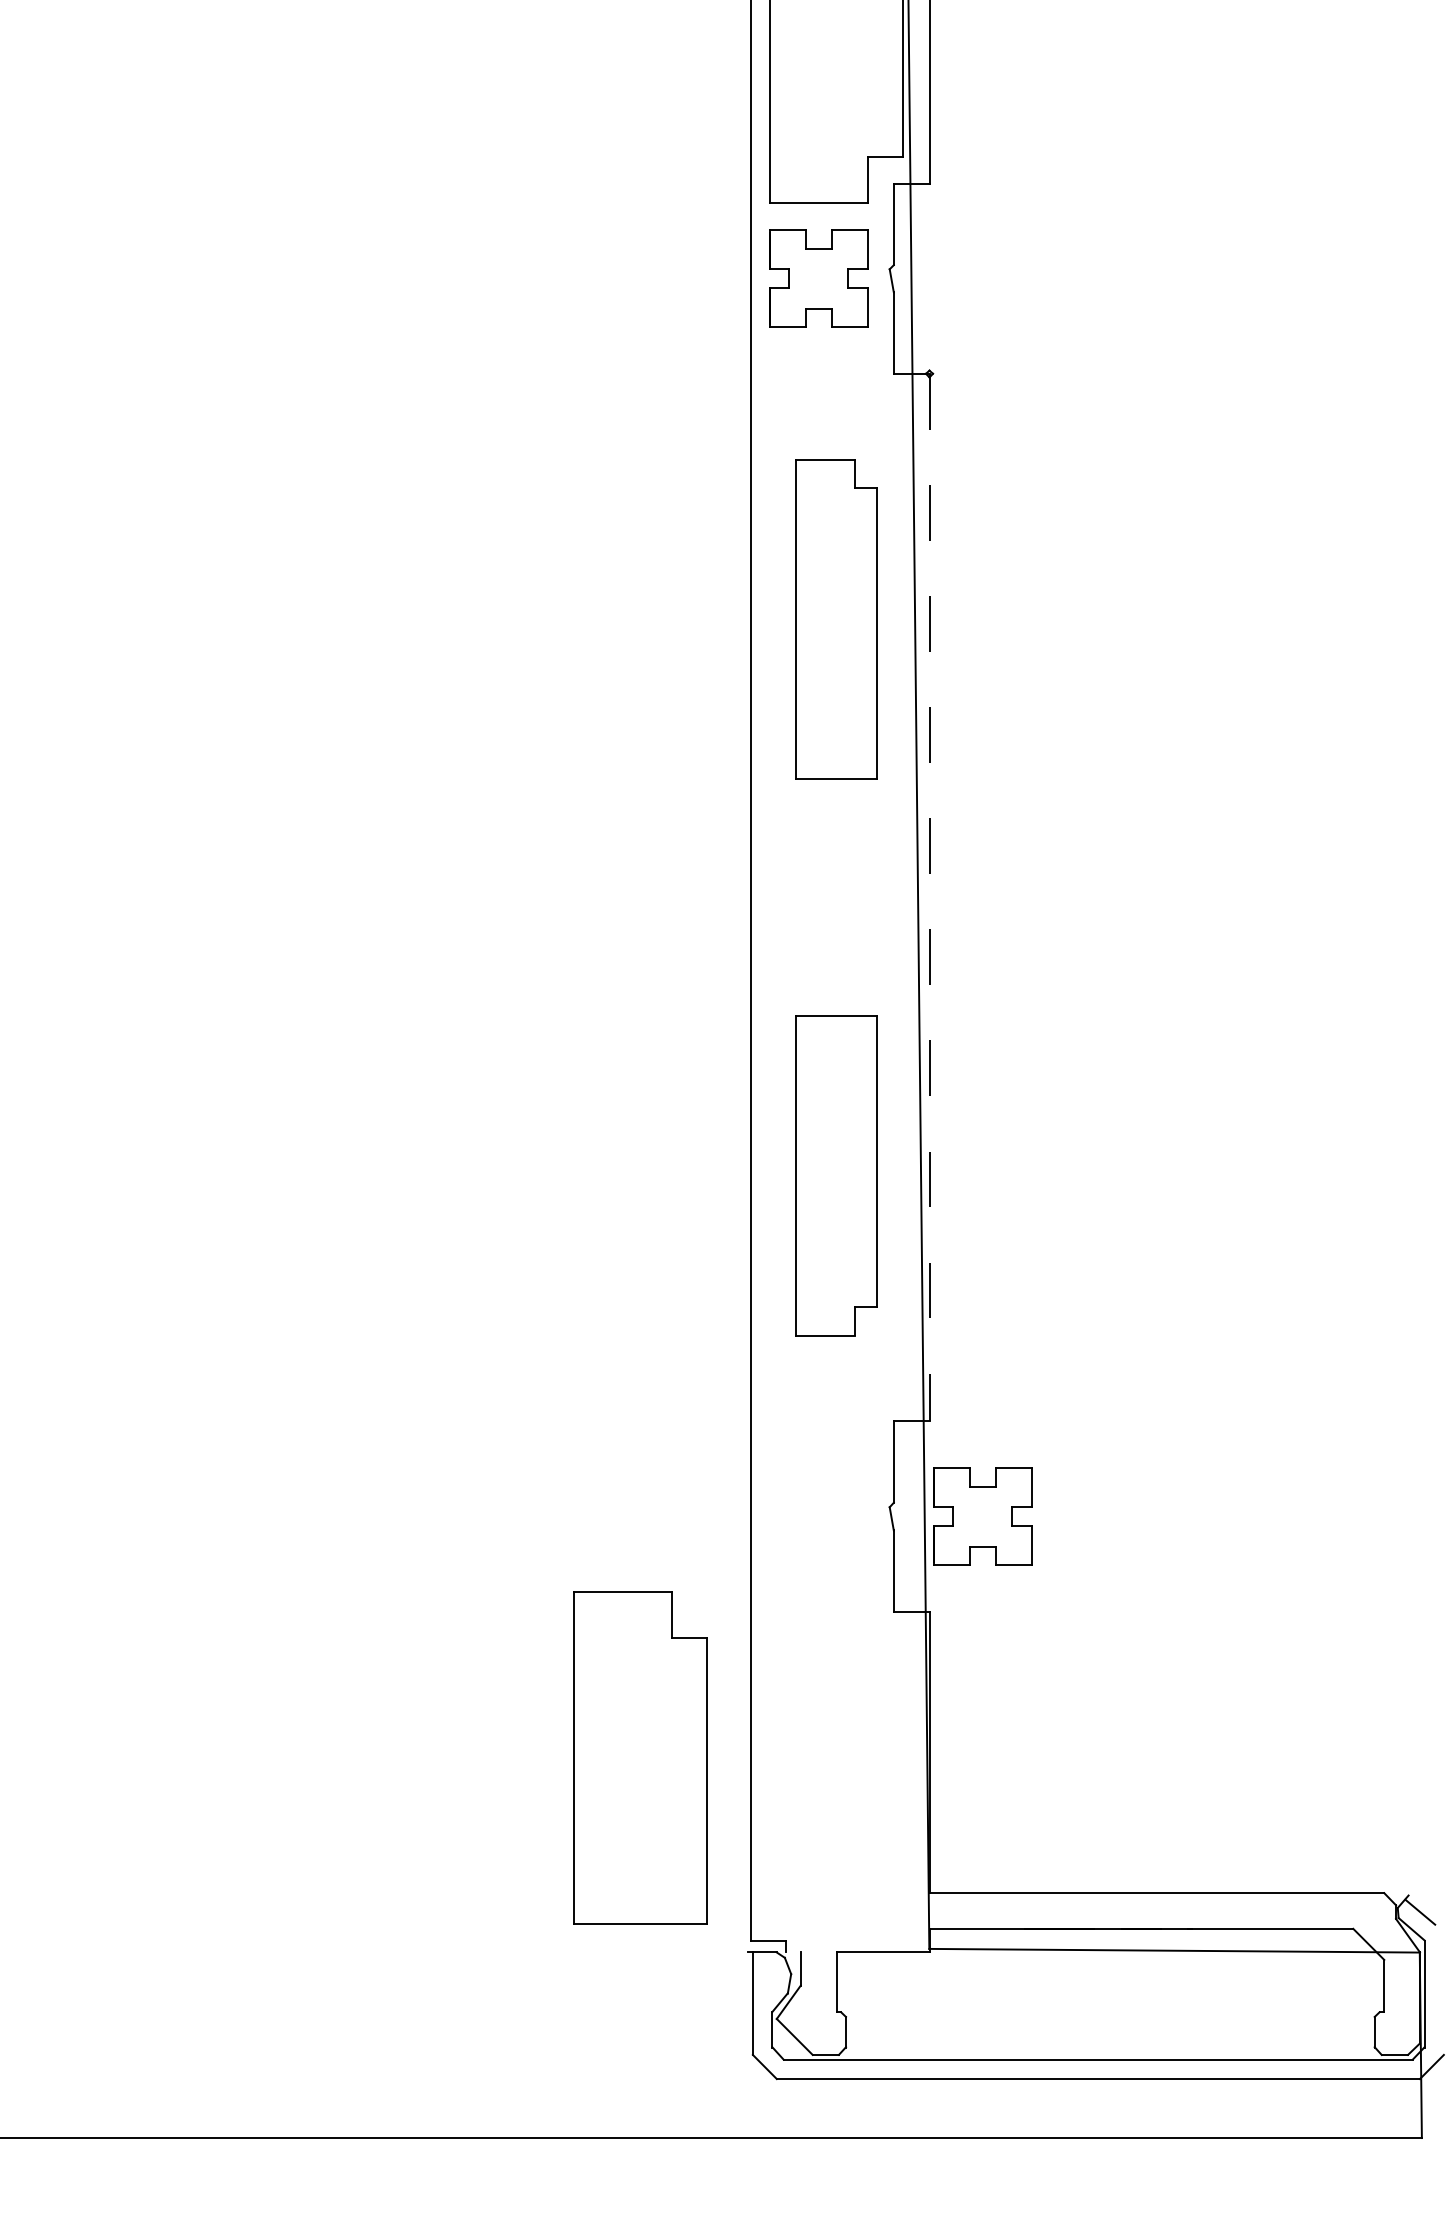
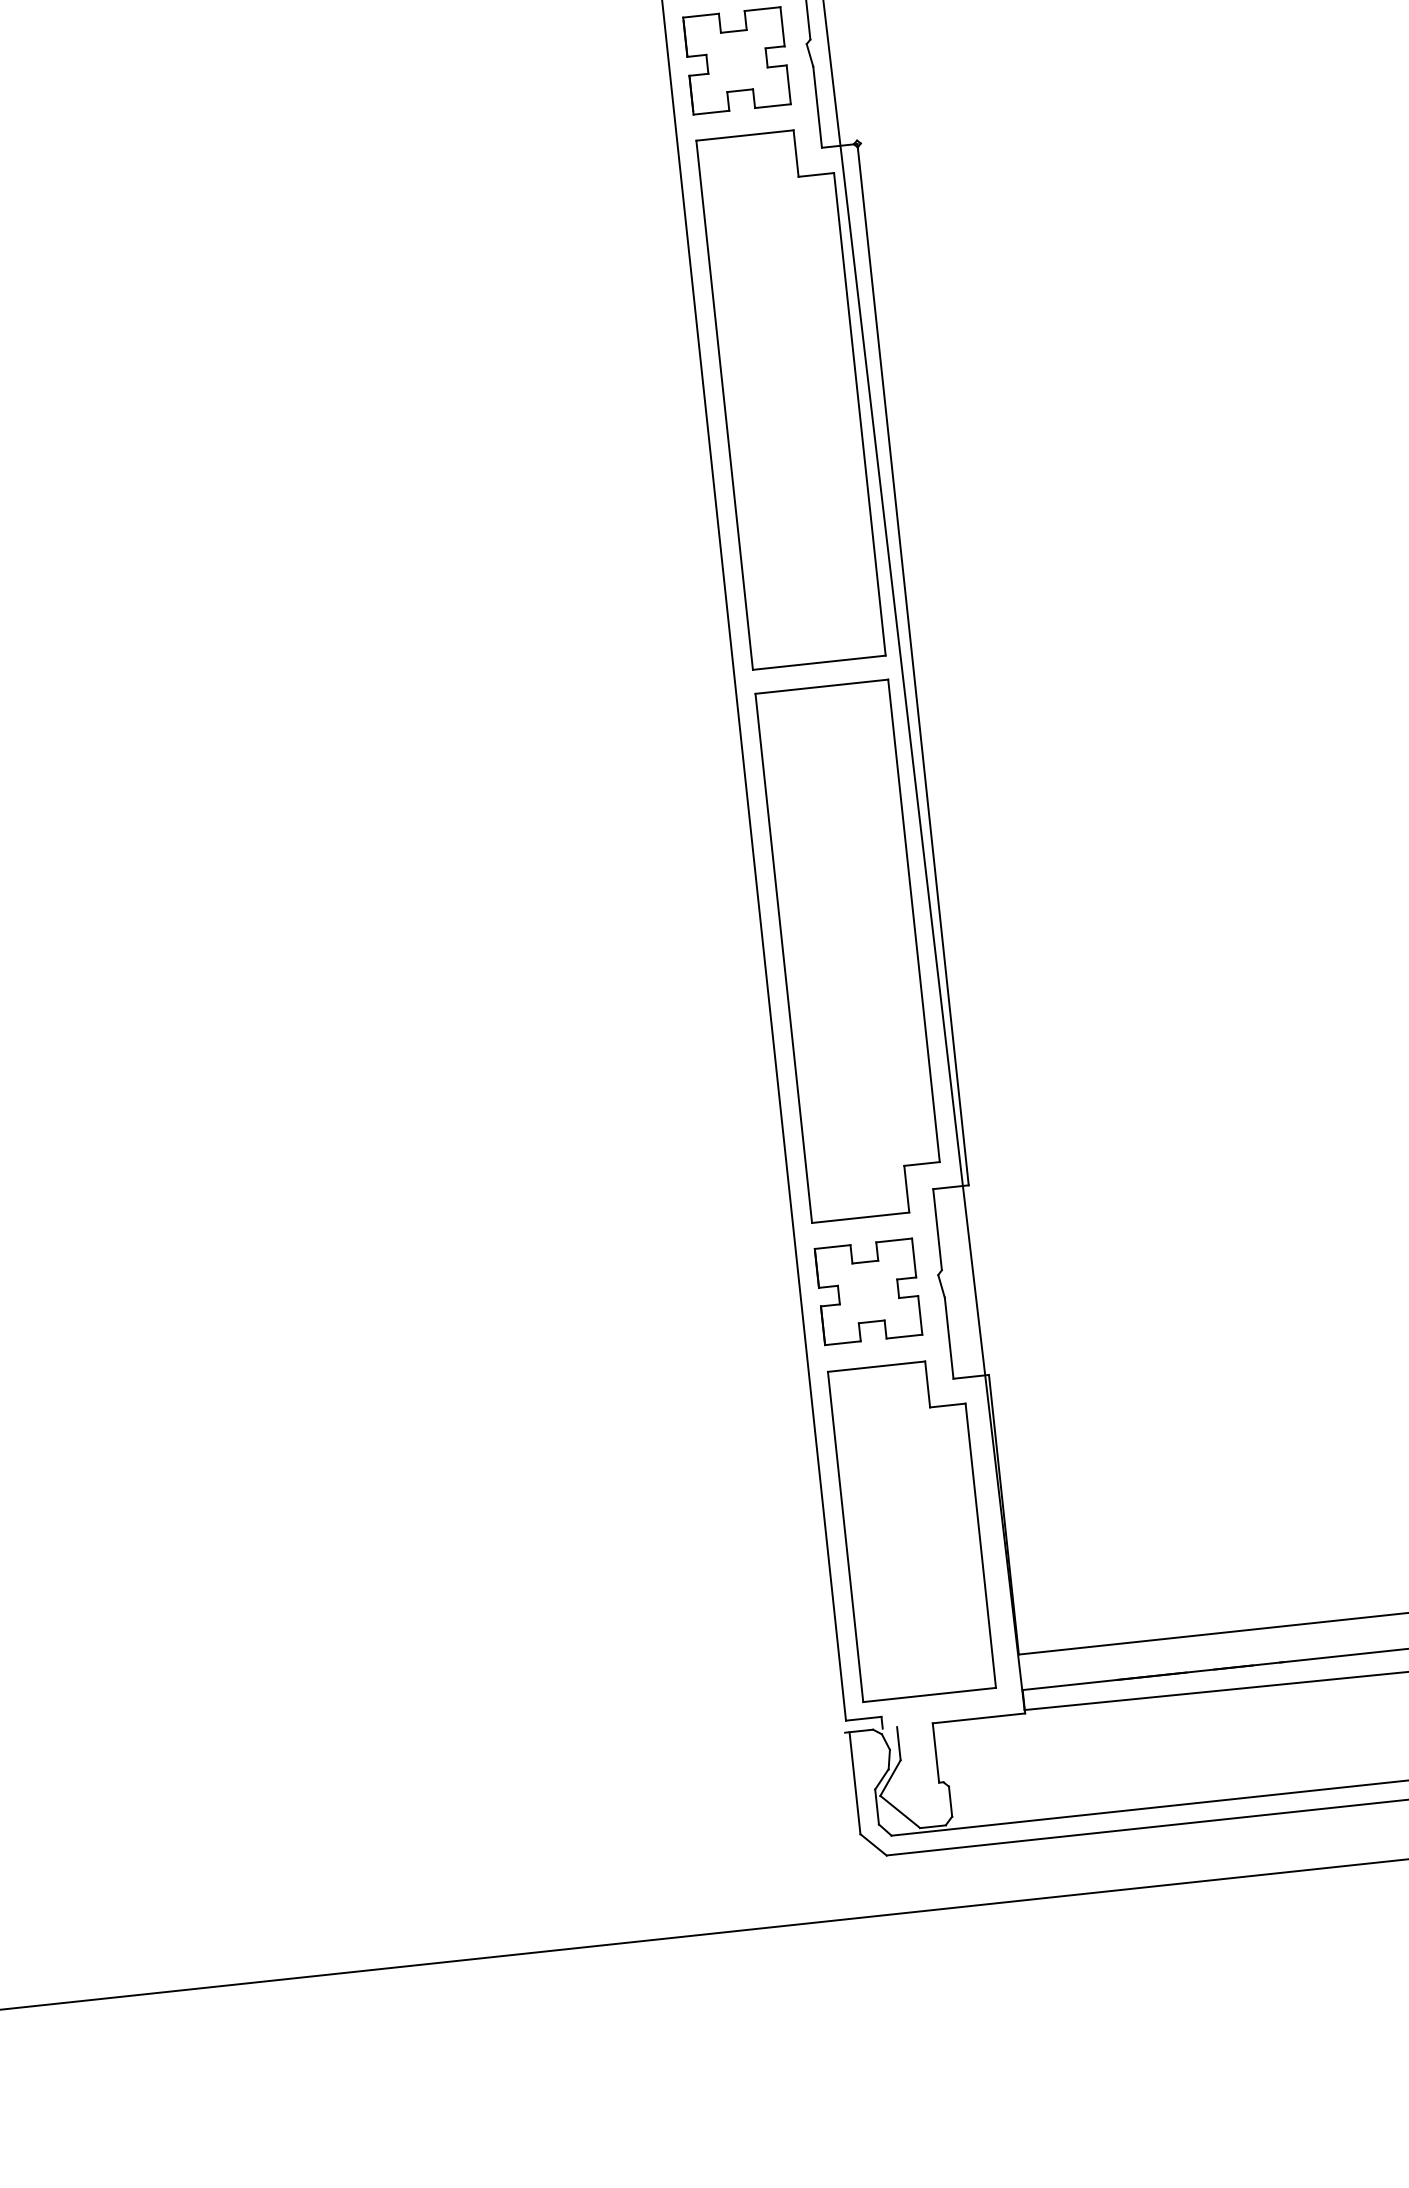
part: (836, 619) -> (791, 398), size x1.67
line: (929, 897) -> (913, 664), dashed -> solid
part: (836, 1175) -> (850, 950), size x1.67
part: (982, 1516) -> (868, 1291), moved
part: (640, 1757) -> (911, 1529), moved

